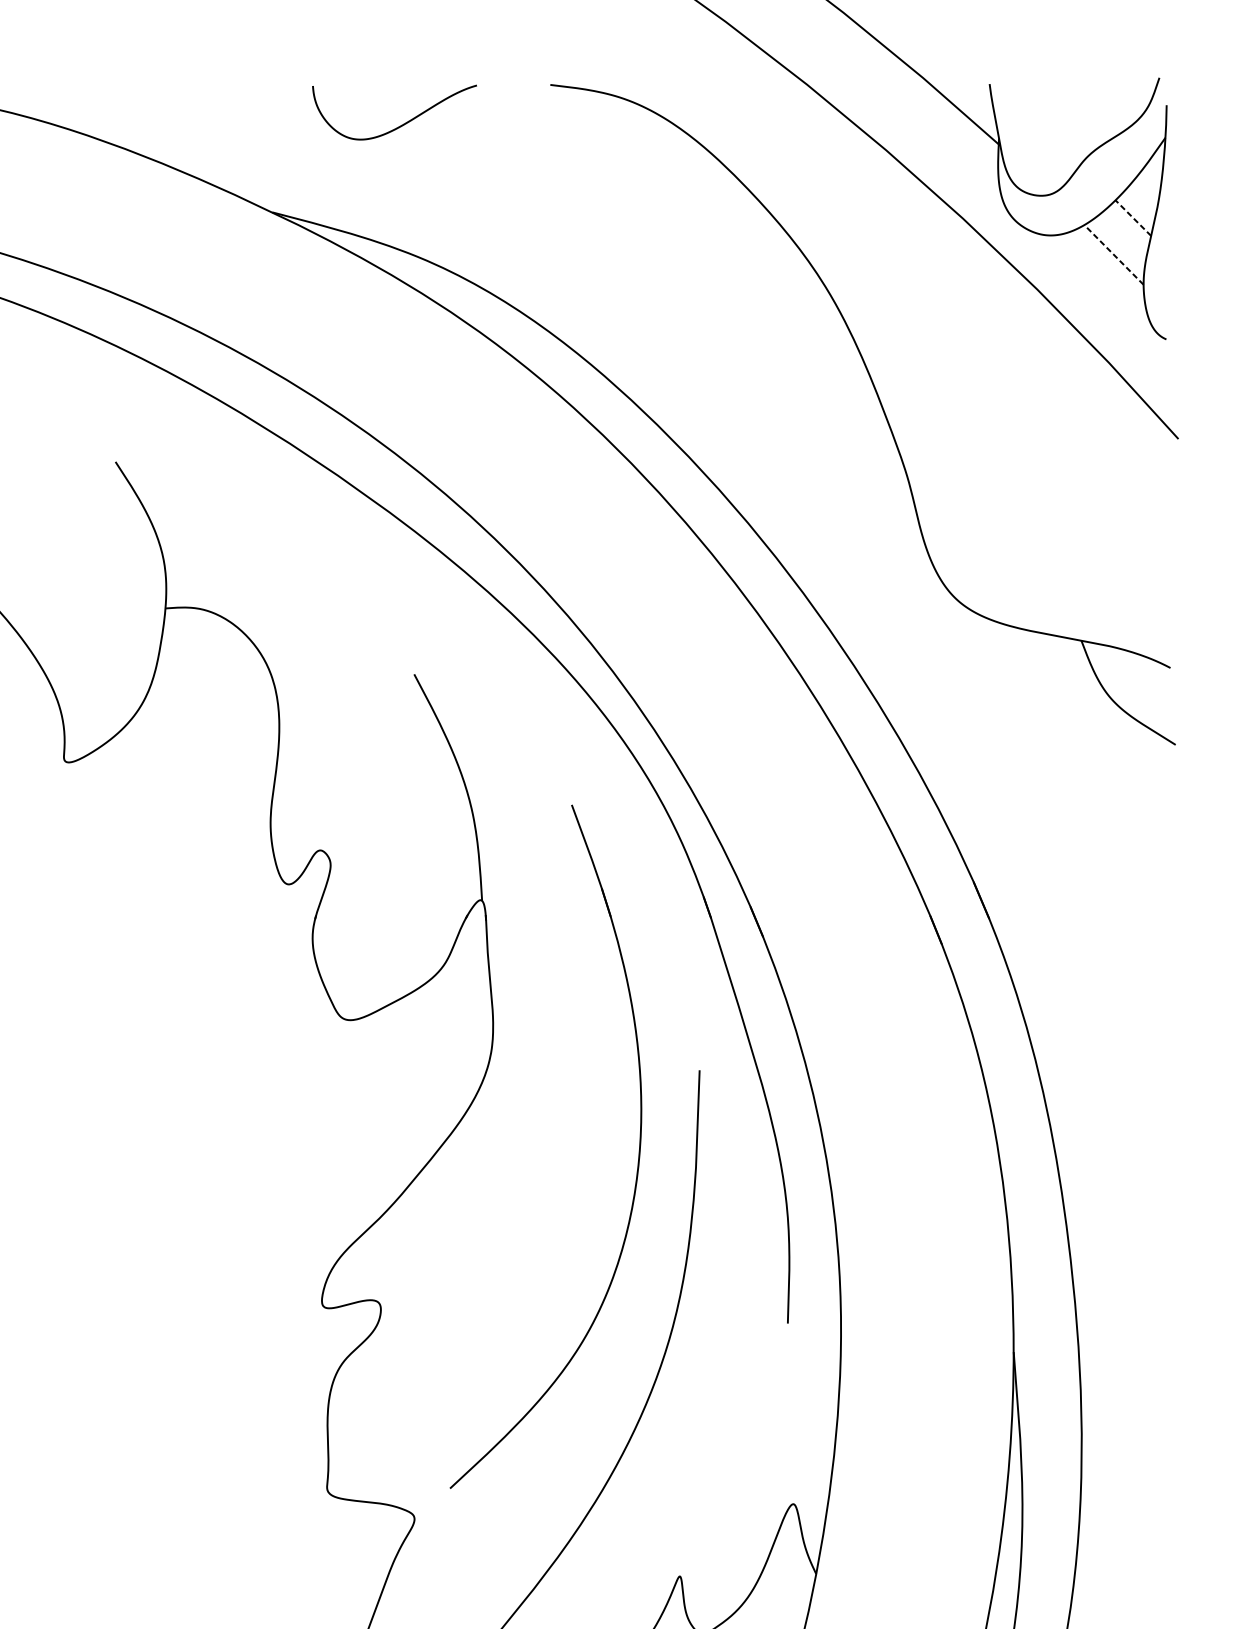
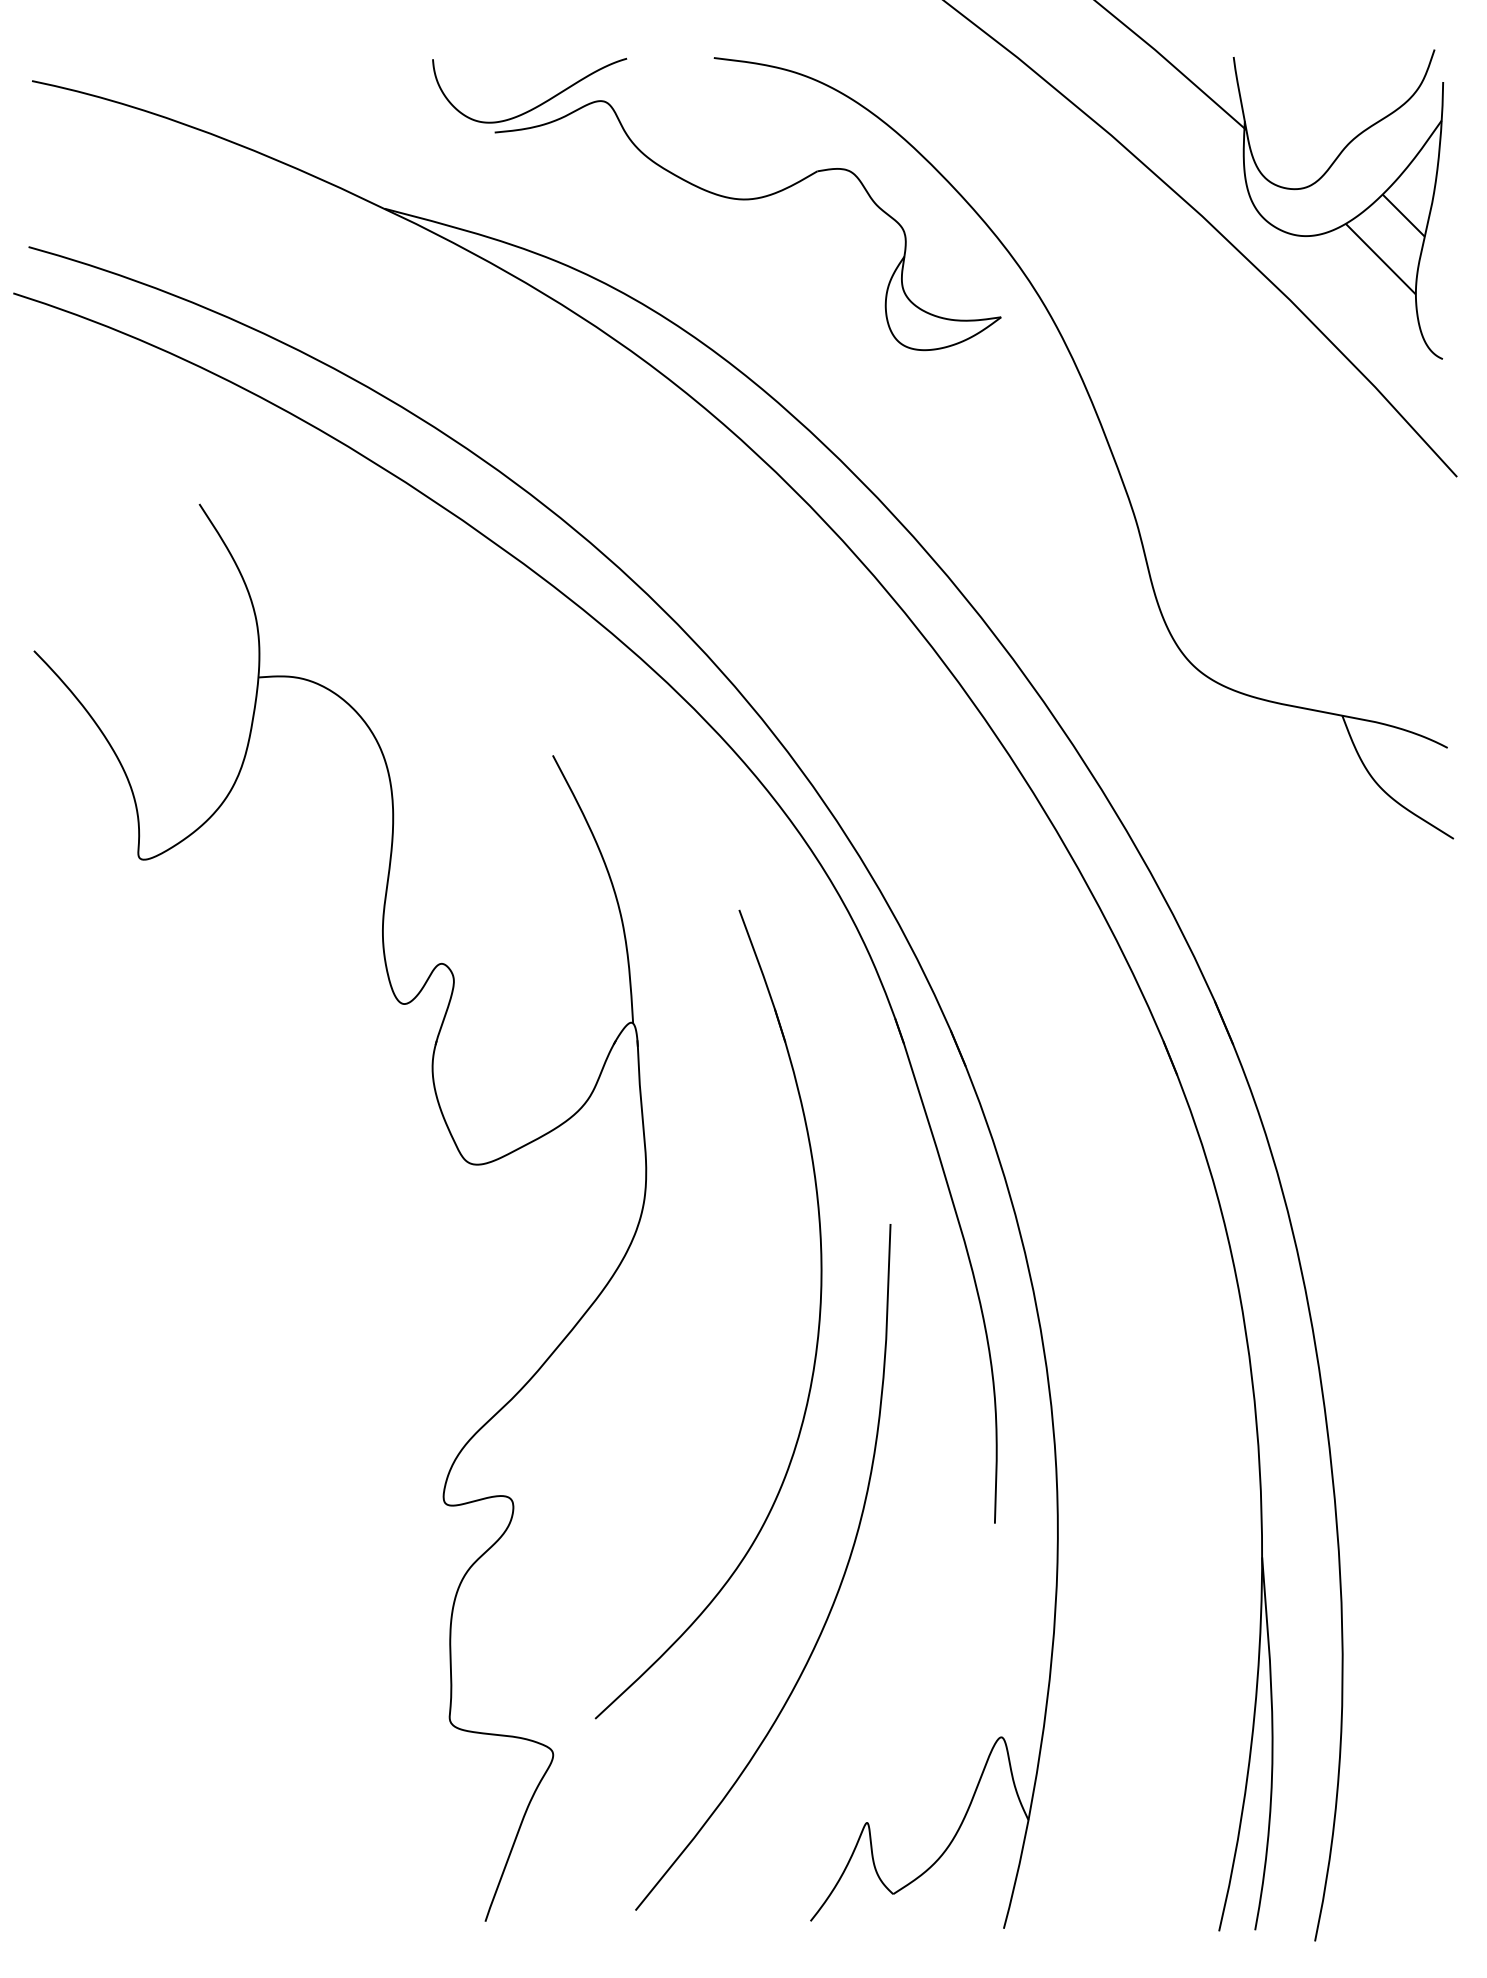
part: (578, 205) -> (747, 200), added
line: (1133, 218) -> (1403, 215), dashed -> solid
line: (1113, 255) -> (1380, 259), dashed -> solid

